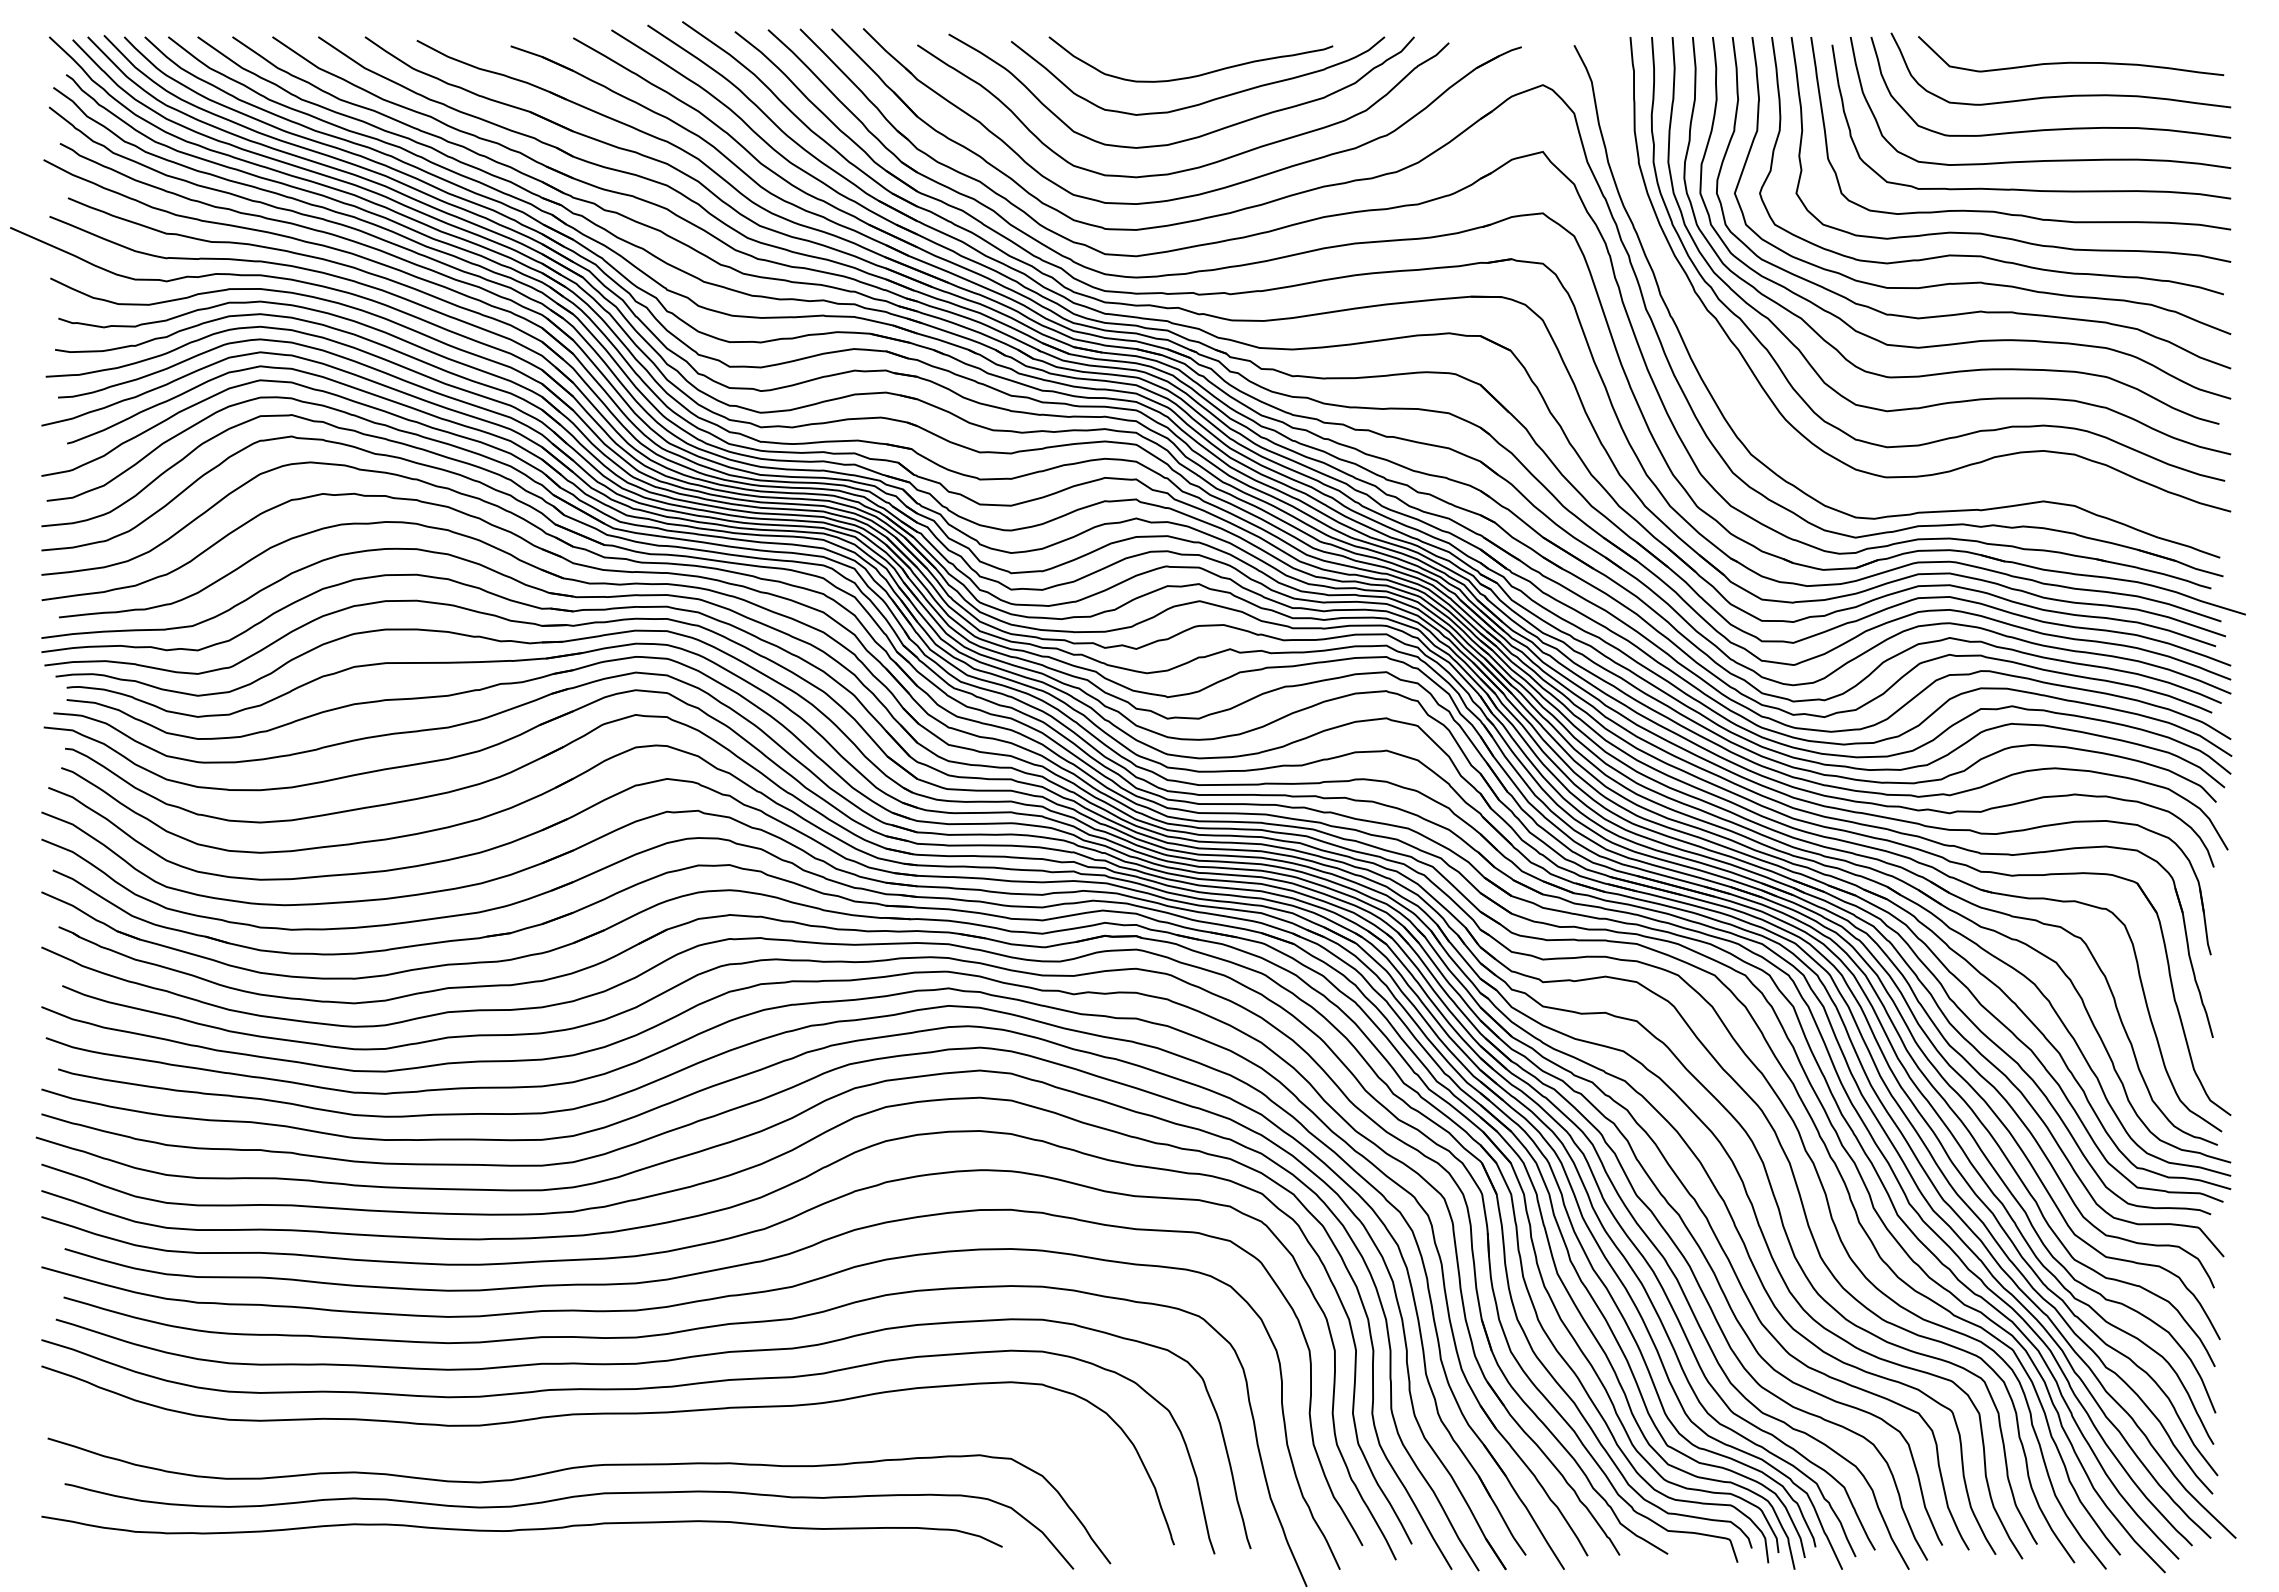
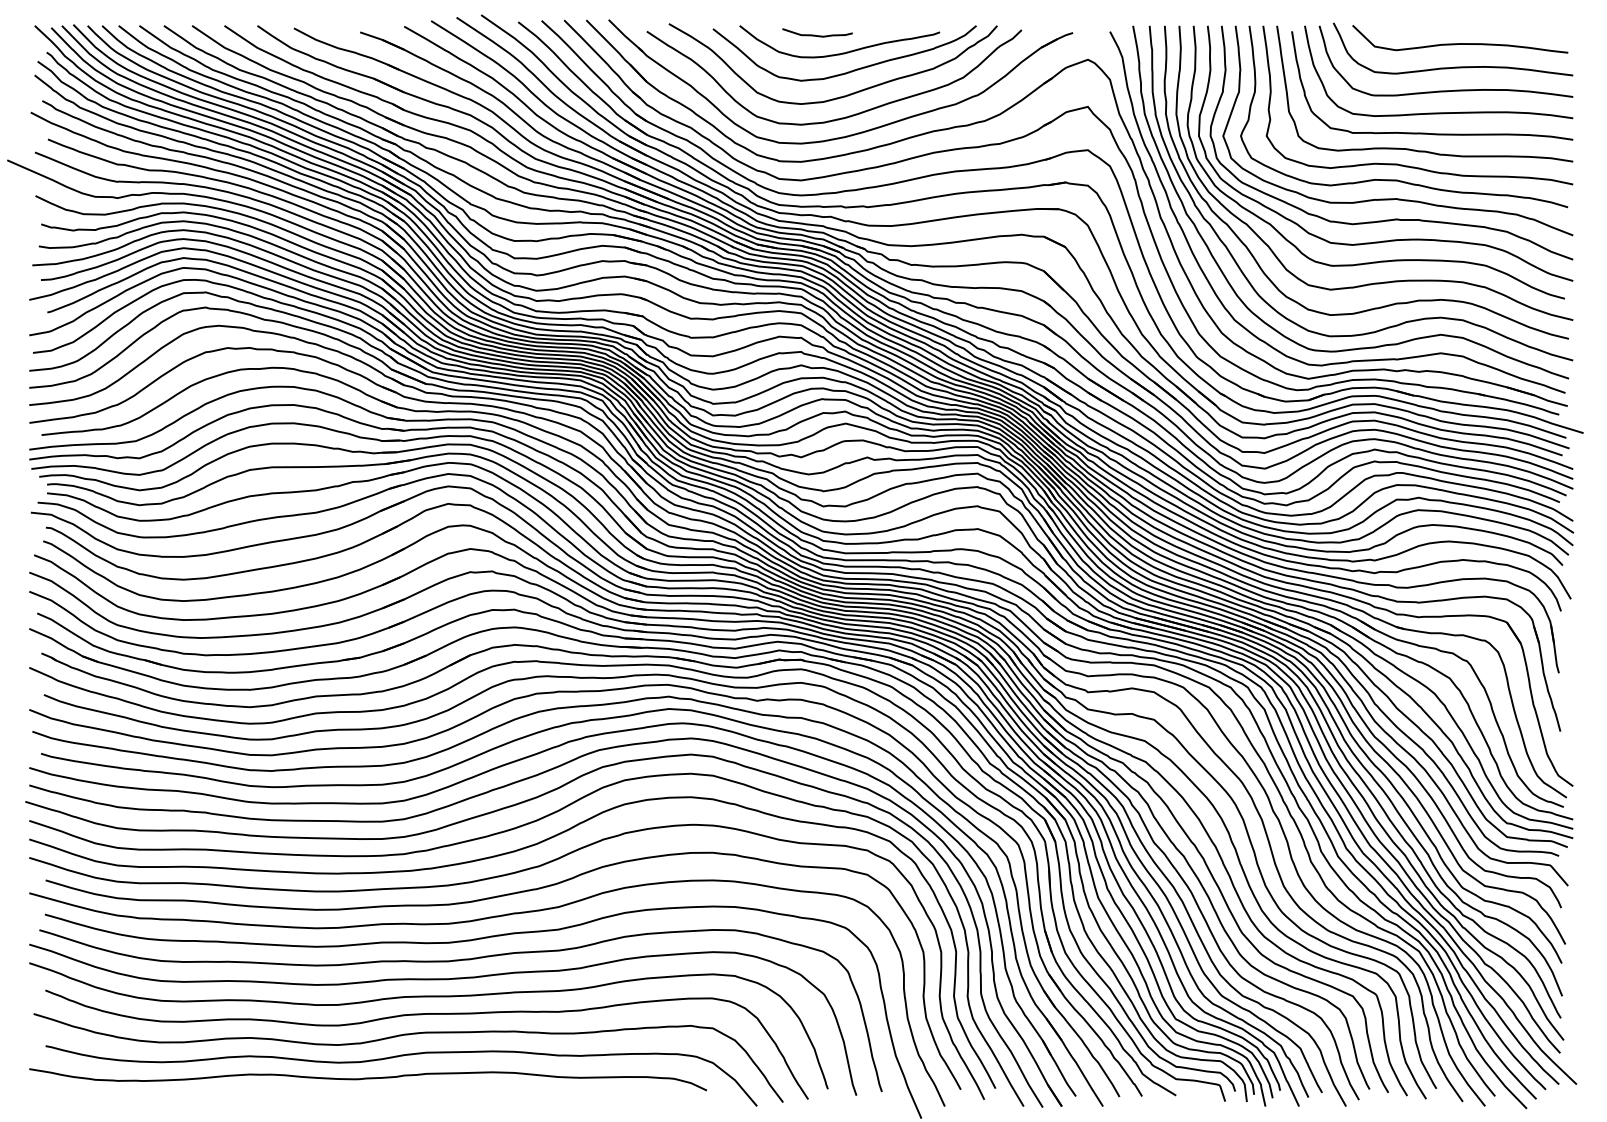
curve: (1159, 50) -> (817, 35), added
curve: (1738, 392) -> (1225, 276), added
curve: (605, 1439) -> (426, 1014), added

